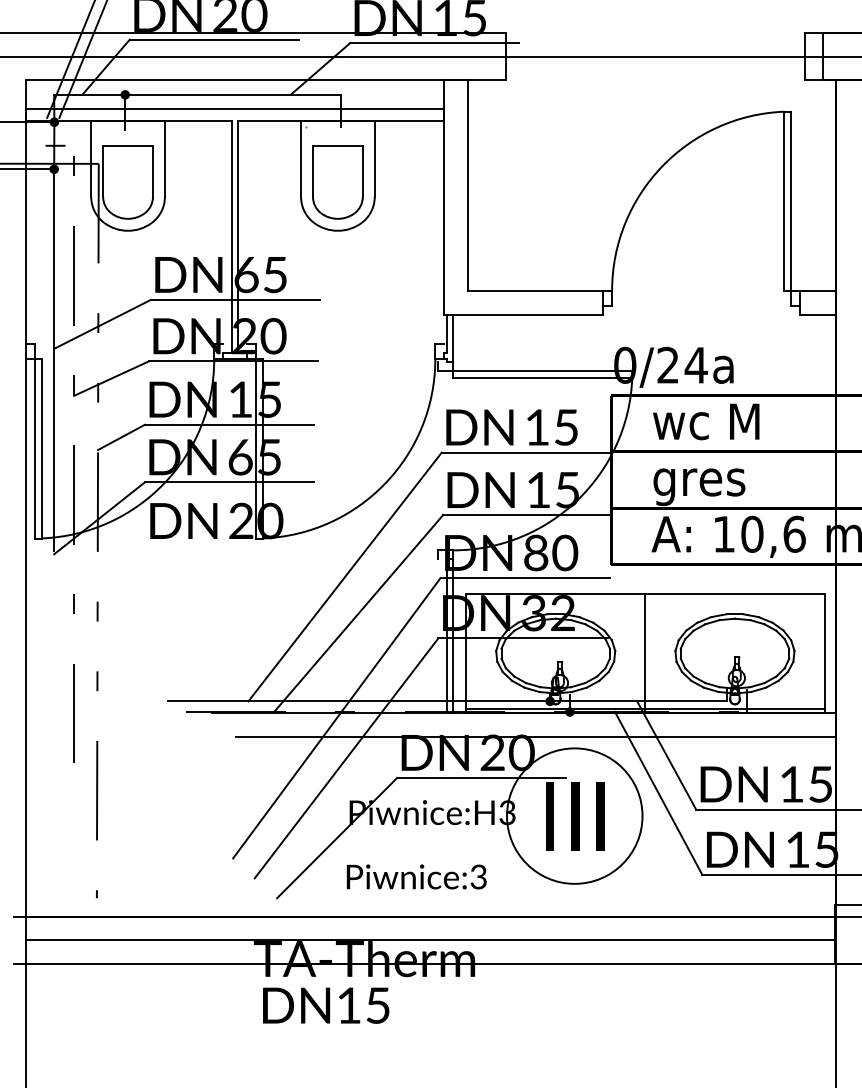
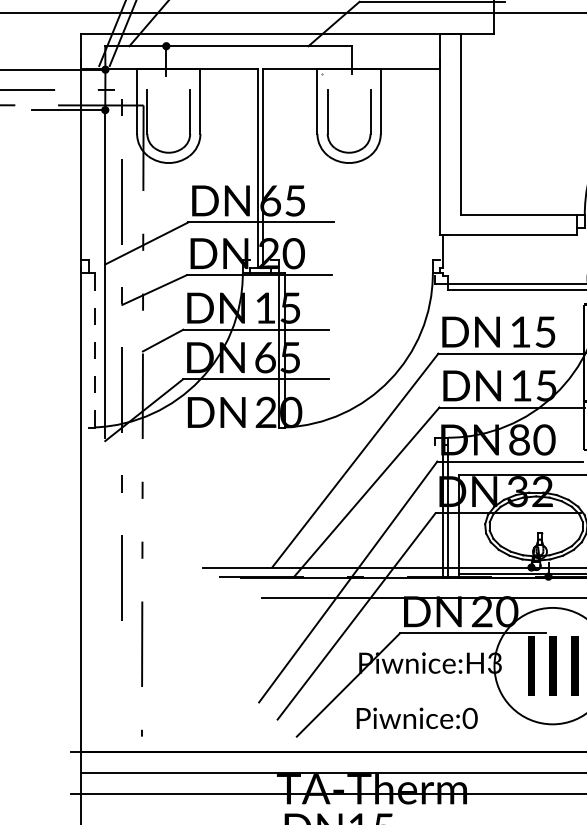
line: (234, 109) -> (260, 58), removed
line: (127, 146) -> (168, 90), removed
line: (337, 146) -> (348, 90), removed
line: (453, 338) -> (448, 255), removed
line: (34, 448) -> (88, 350), removed
line: (41, 448) -> (94, 350), solid -> dashed
text: (478, 877) -> (469, 718), Piwnice:3 -> Piwnice:0

